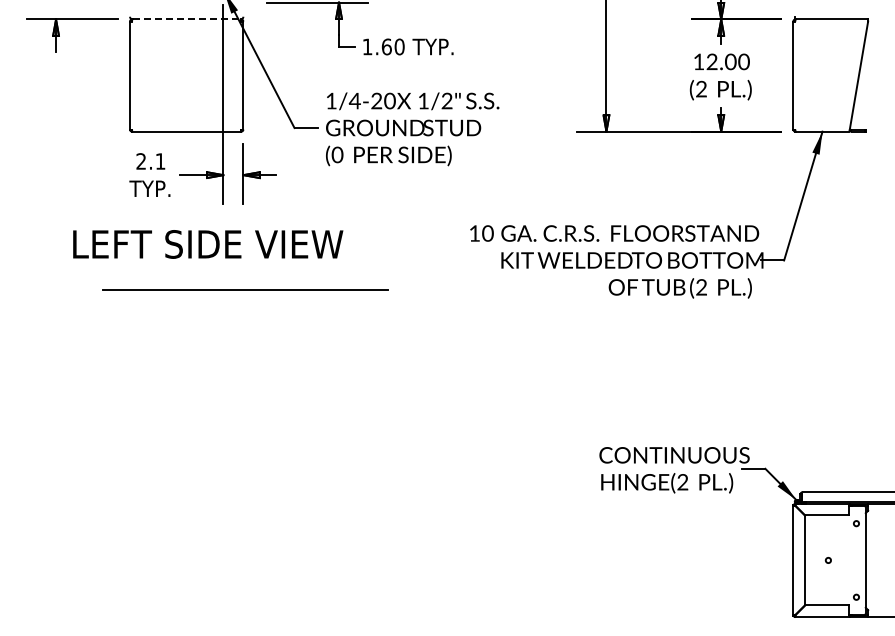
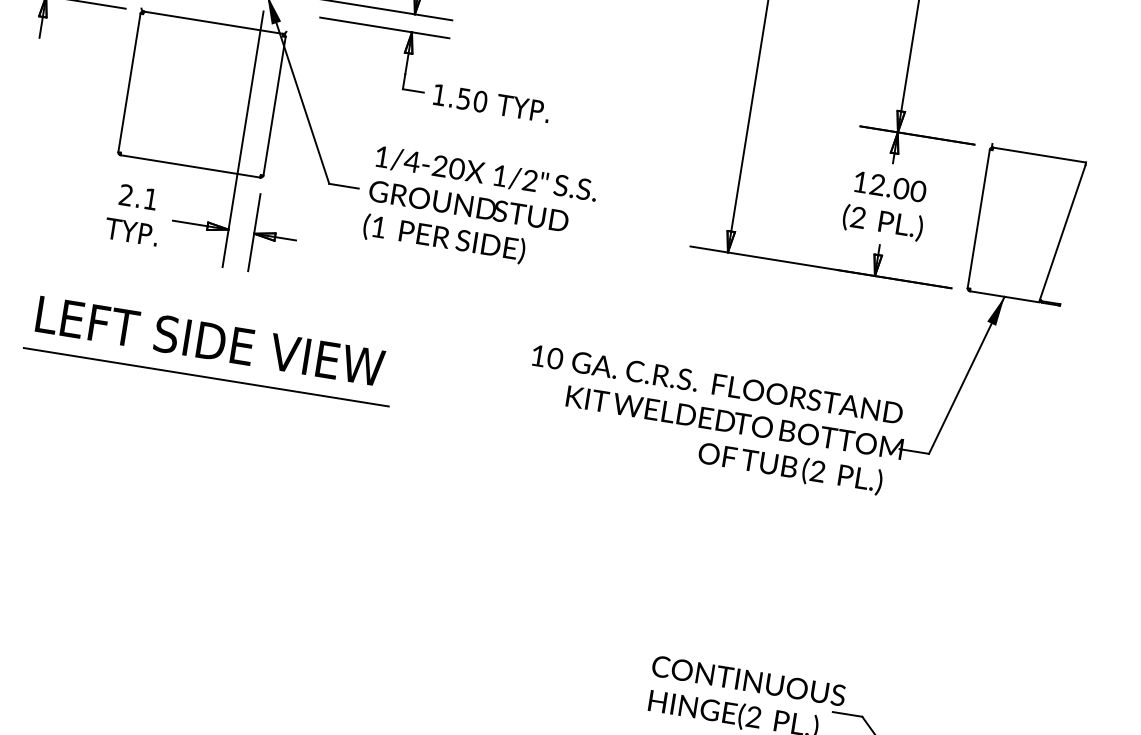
line: (186, 19) -> (213, 22), dashed -> solid
text: (386, 46) -> (463, 98), 1.60 -> 1.50
text: (337, 154) -> (378, 226), (0 -> (1
text: (208, 244) -> (210, 341), moved
line: (245, 289) -> (206, 376), moved

